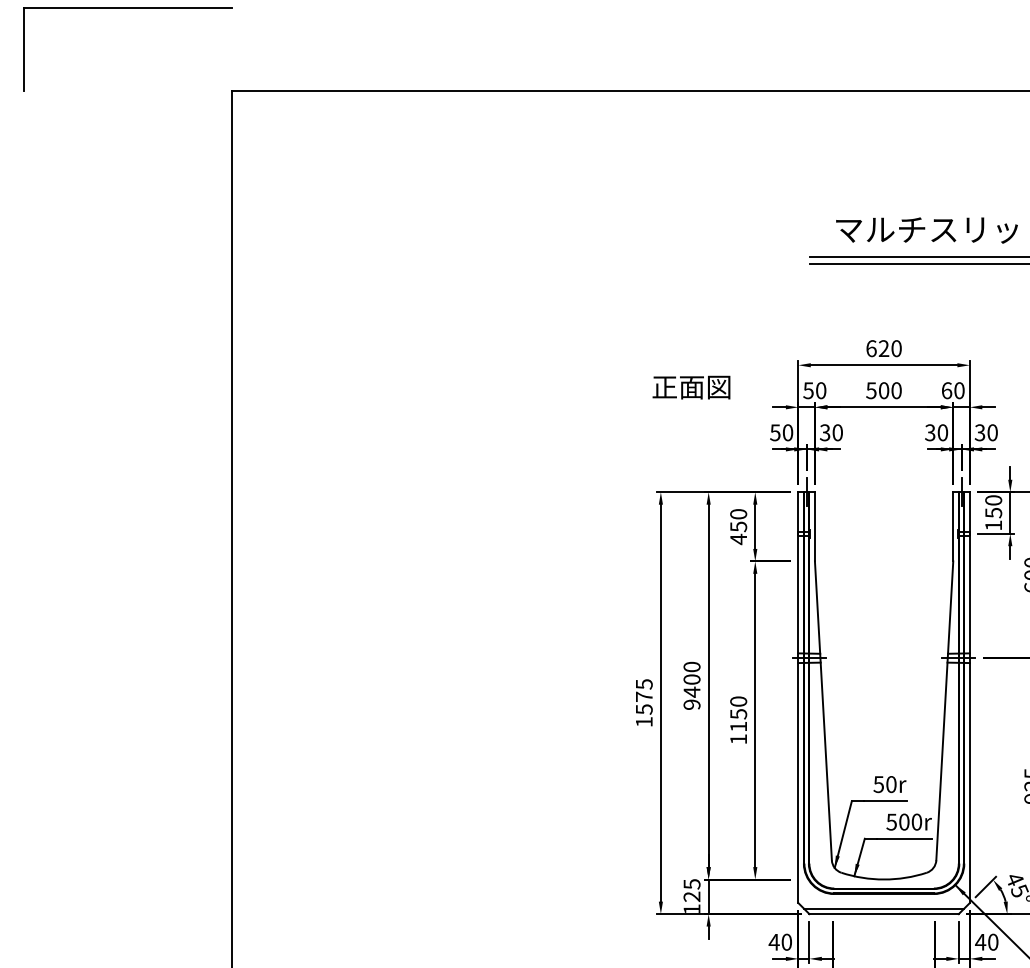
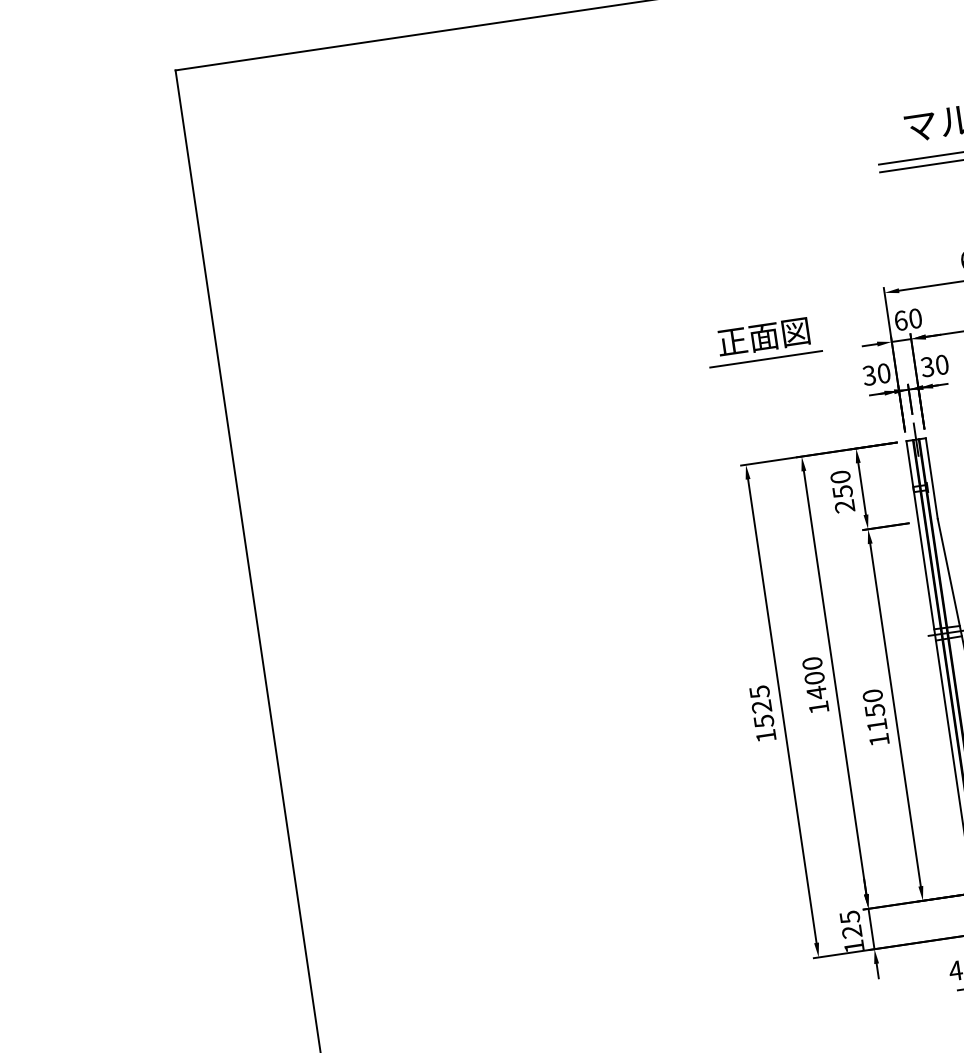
text: (808, 390) -> (900, 320), 50 -> 60
line: (690, 406) -> (765, 359), added
text: (775, 432) -> (869, 375), 50 -> 30
text: (738, 539) -> (844, 506), 450 -> 250
text: (643, 696) -> (760, 706), 1575 -> 1525
text: (691, 704) -> (818, 707), 9400 -> 1400

